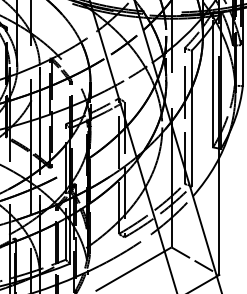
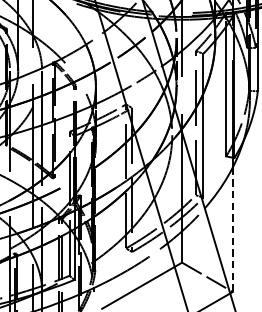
line: (219, 216) -> (233, 229), solid -> dashed

